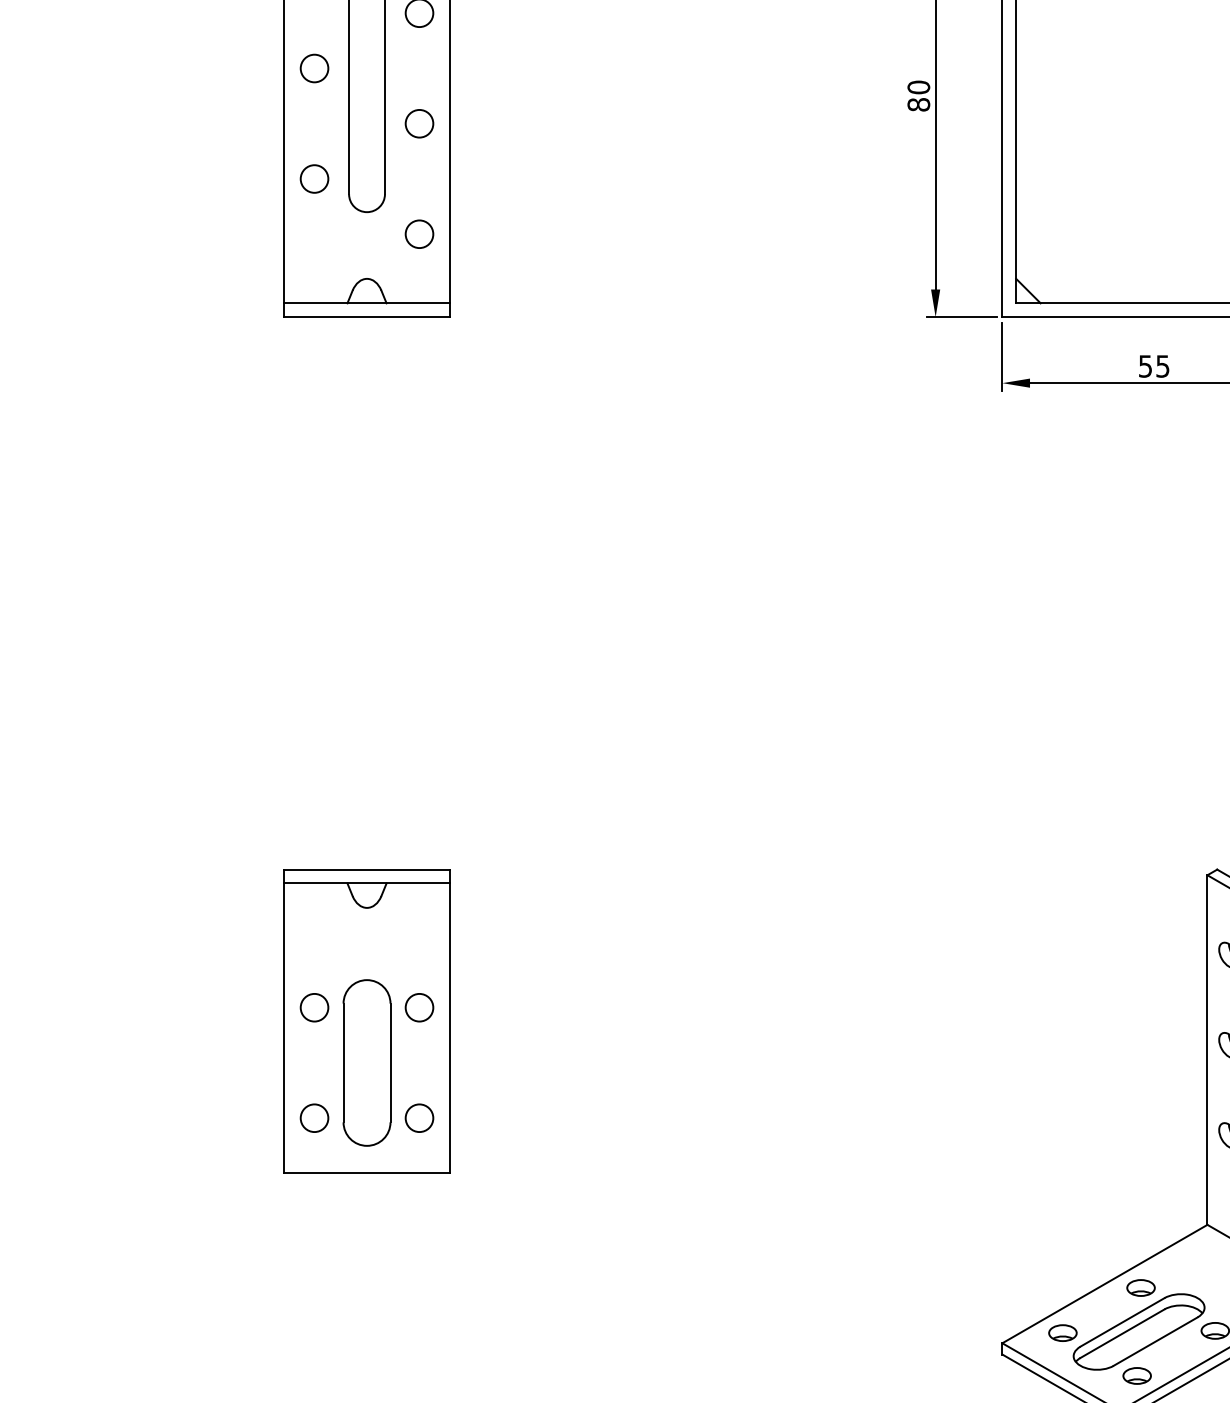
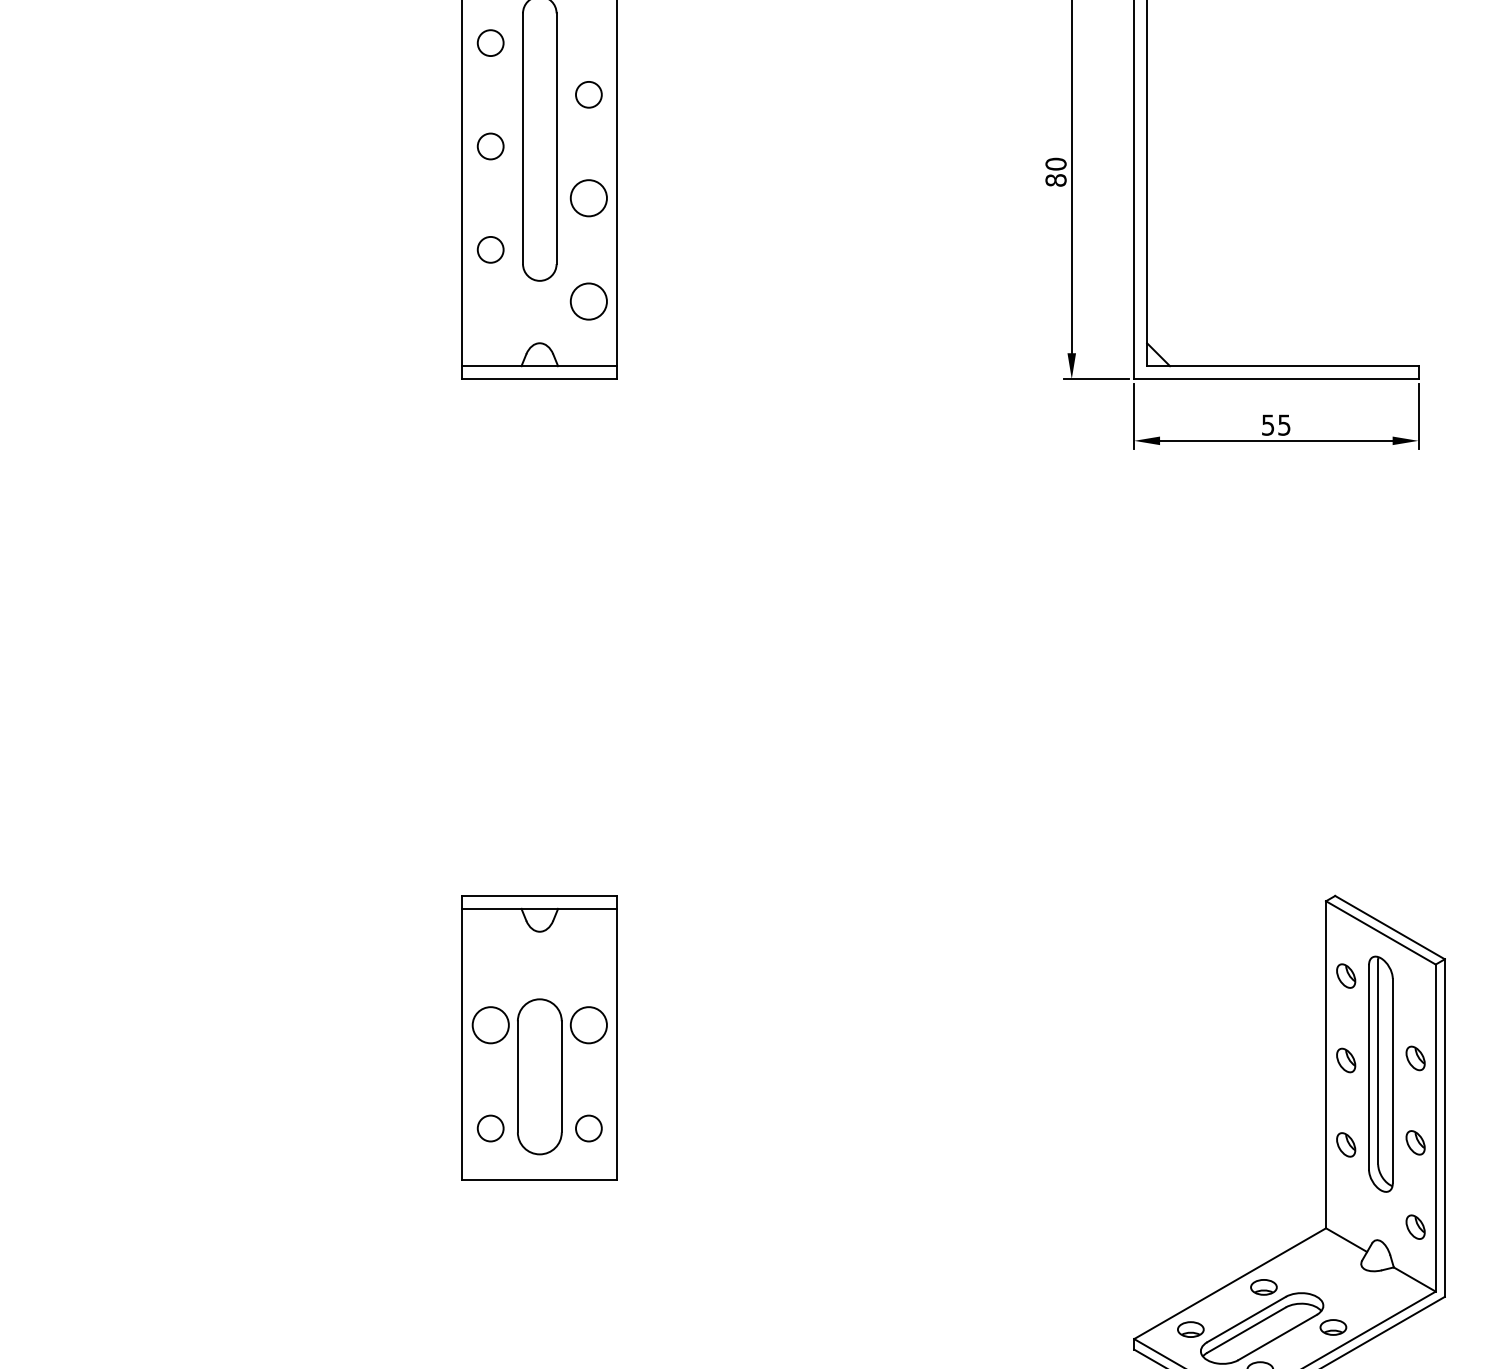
circle: (419, 123) -> (588, 197), size x1.4
circle: (419, 234) -> (588, 301), size x1.4
circle: (314, 1007) -> (490, 1024), size x1.4
circle: (419, 1007) -> (588, 1024), size x1.4

